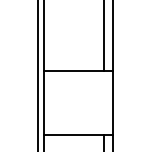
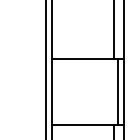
line: (107, 102) -> (118, 91), added

